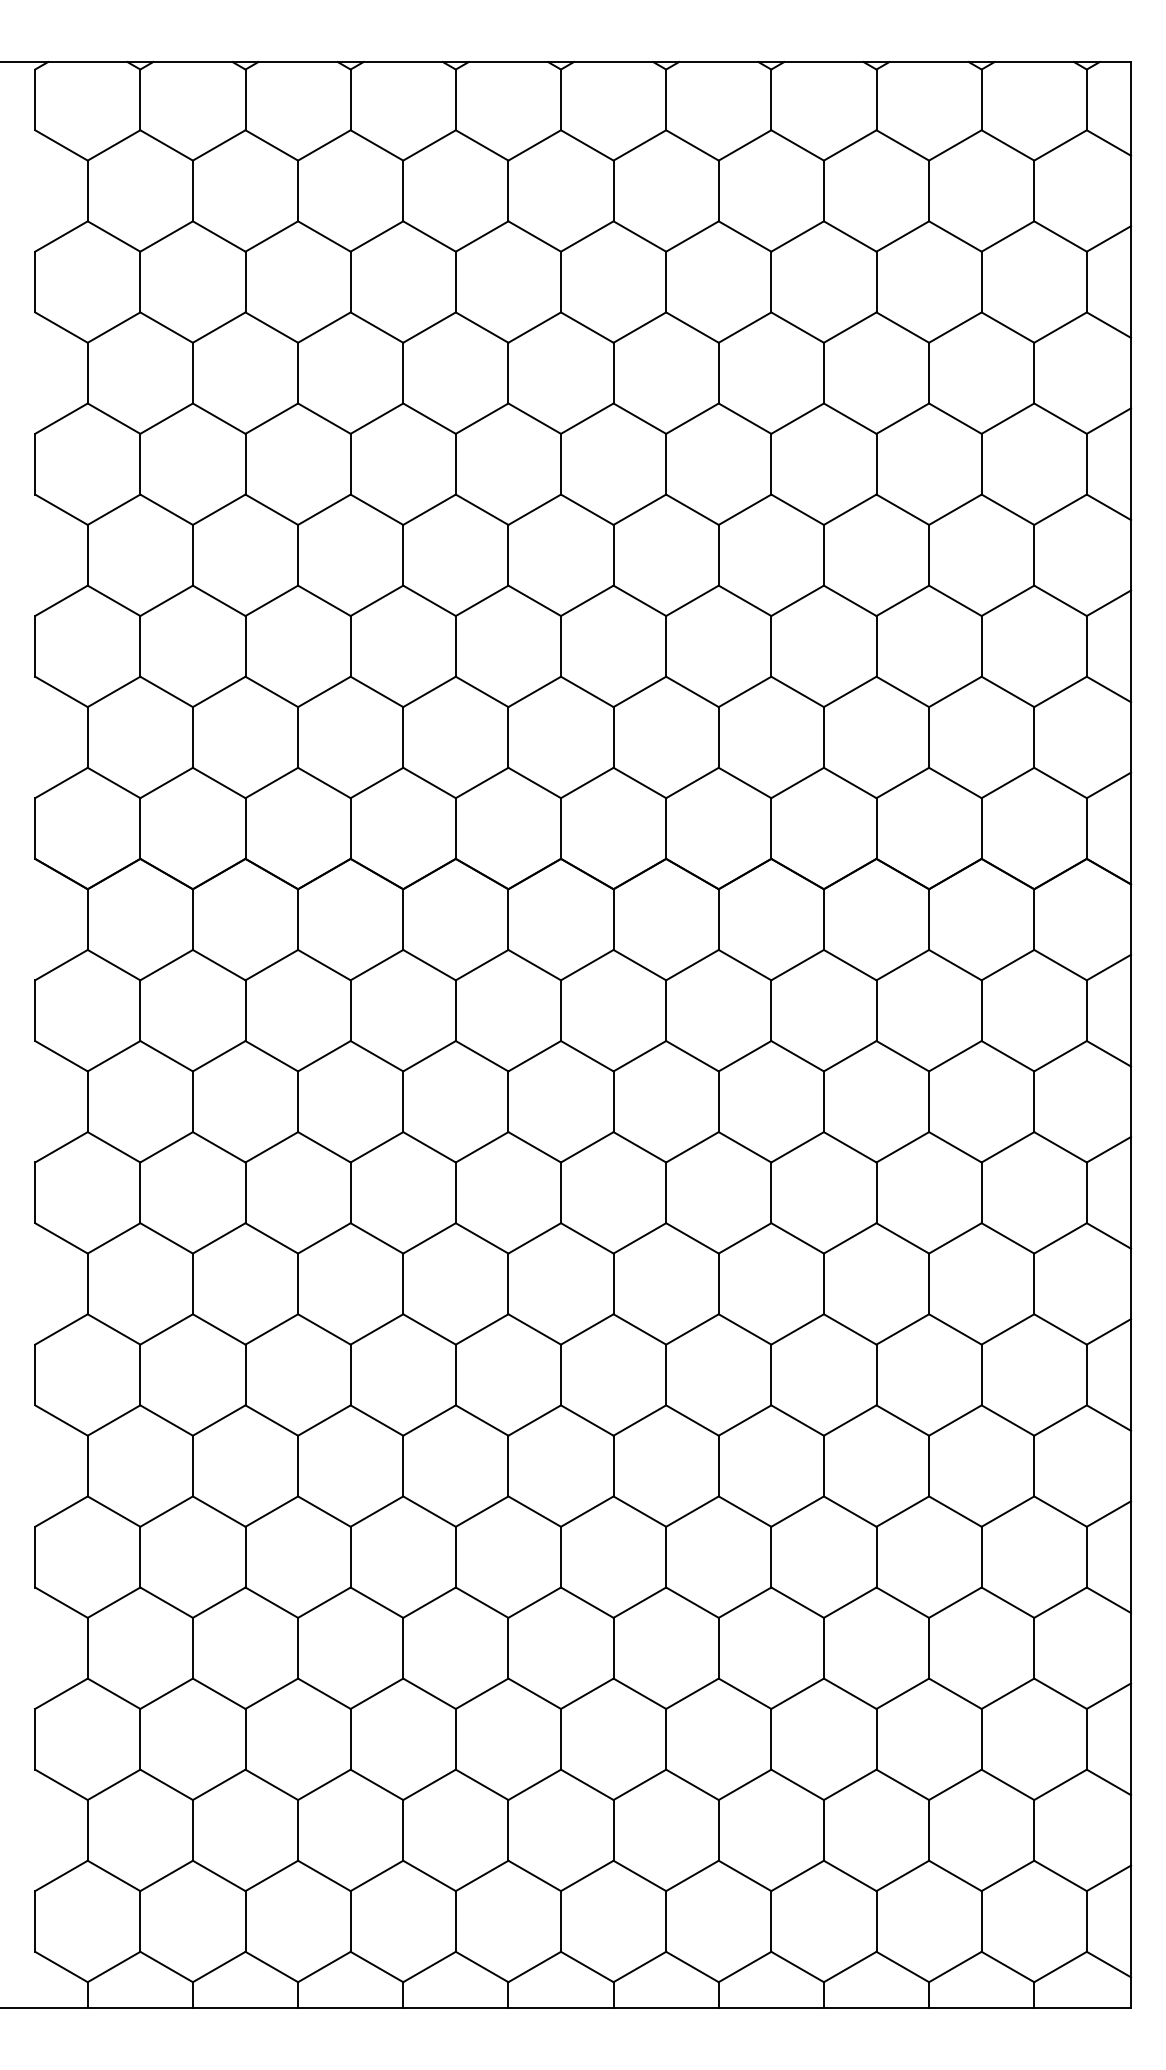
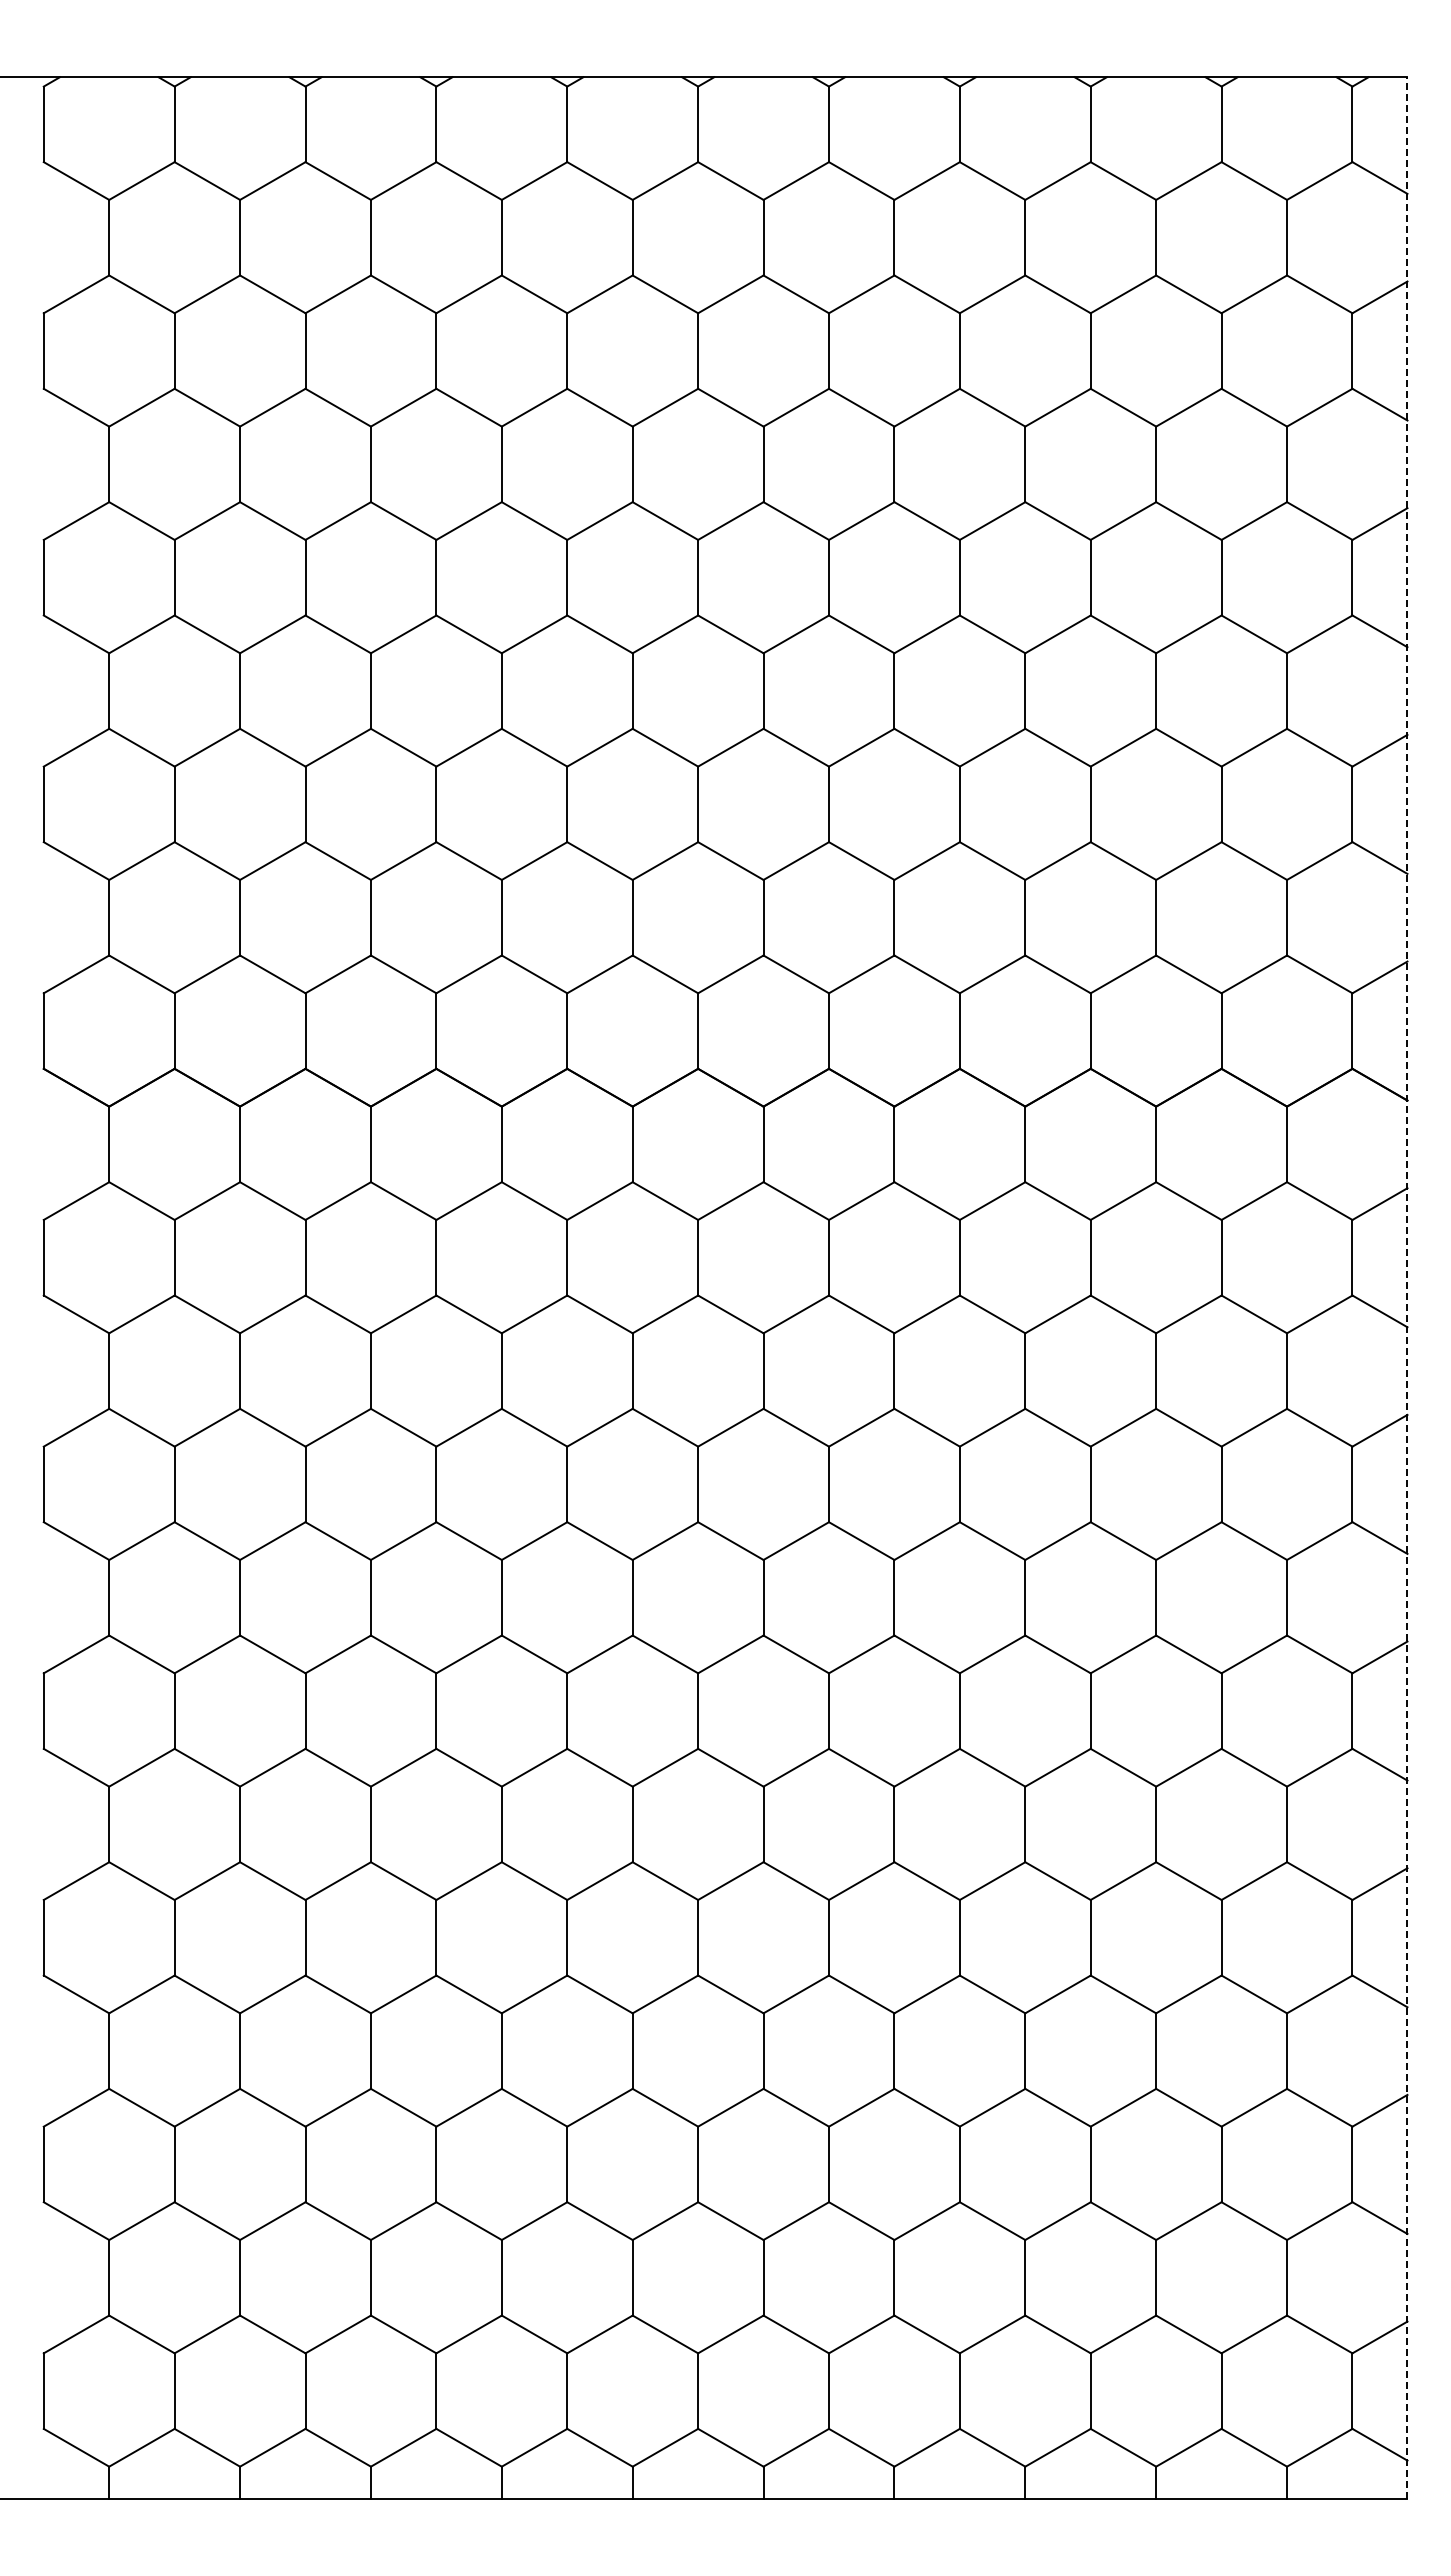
line: (1131, 1034) -> (1407, 1287), solid -> dashed

